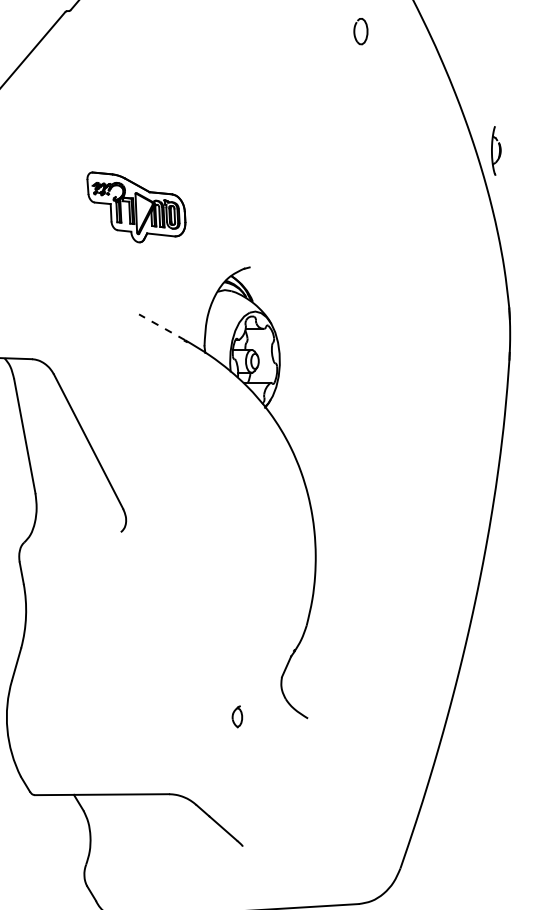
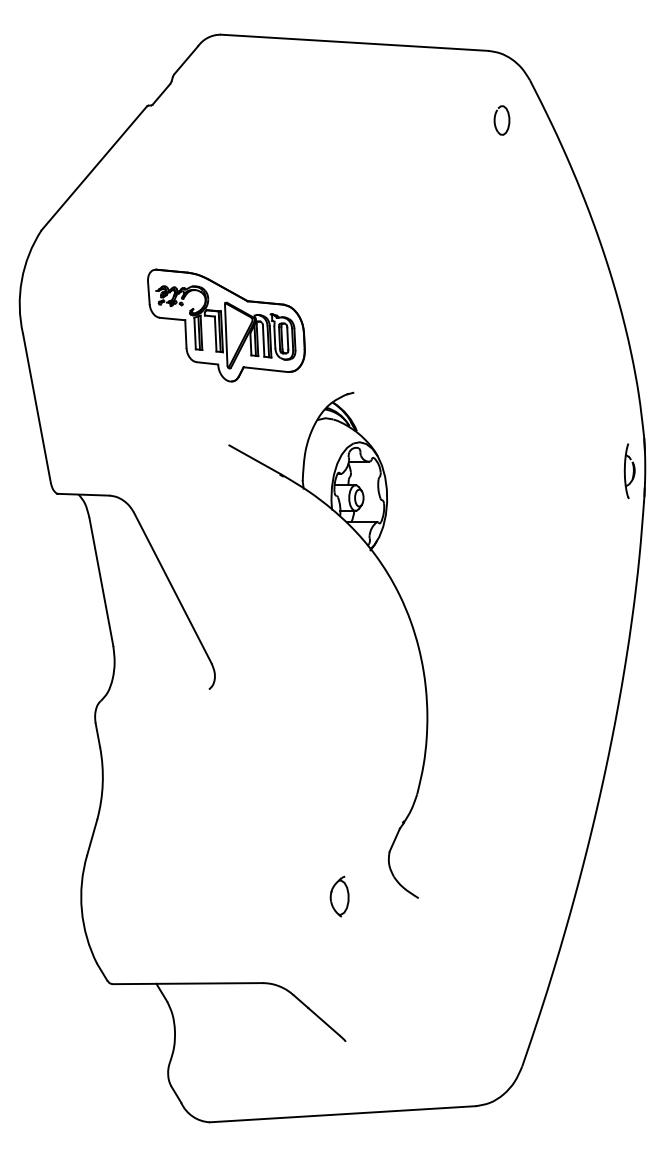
part: (360, 31) -> (501, 120), moved
part: (496, 151) -> (629, 471), moved
part: (136, 207) -> (226, 325), size x1.43
line: (162, 326) -> (255, 459), dashed -> solid
part: (237, 716) -> (339, 896), size x1.67

